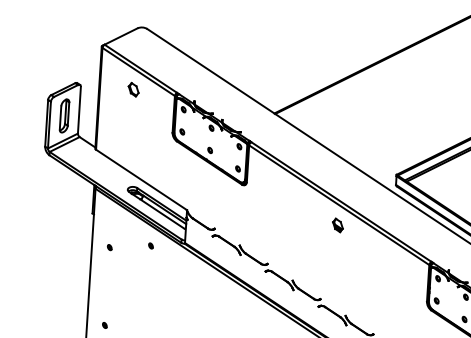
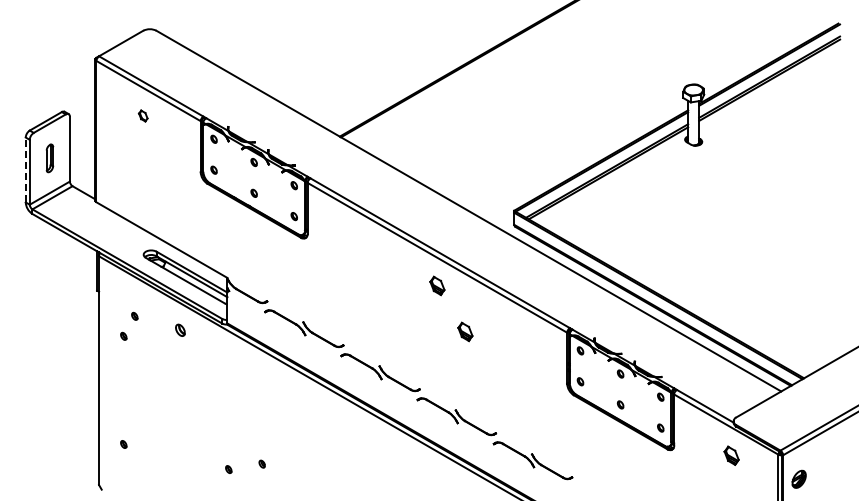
part: (133, 89) -> (143, 115), size x0.6
part: (64, 116) -> (49, 158), size x0.6
line: (46, 122) -> (25, 169), solid -> dashed
part: (118, 233) -> (134, 315), added
part: (150, 245) -> (180, 330), size x1.6
part: (356, 259) -> (465, 331), added

